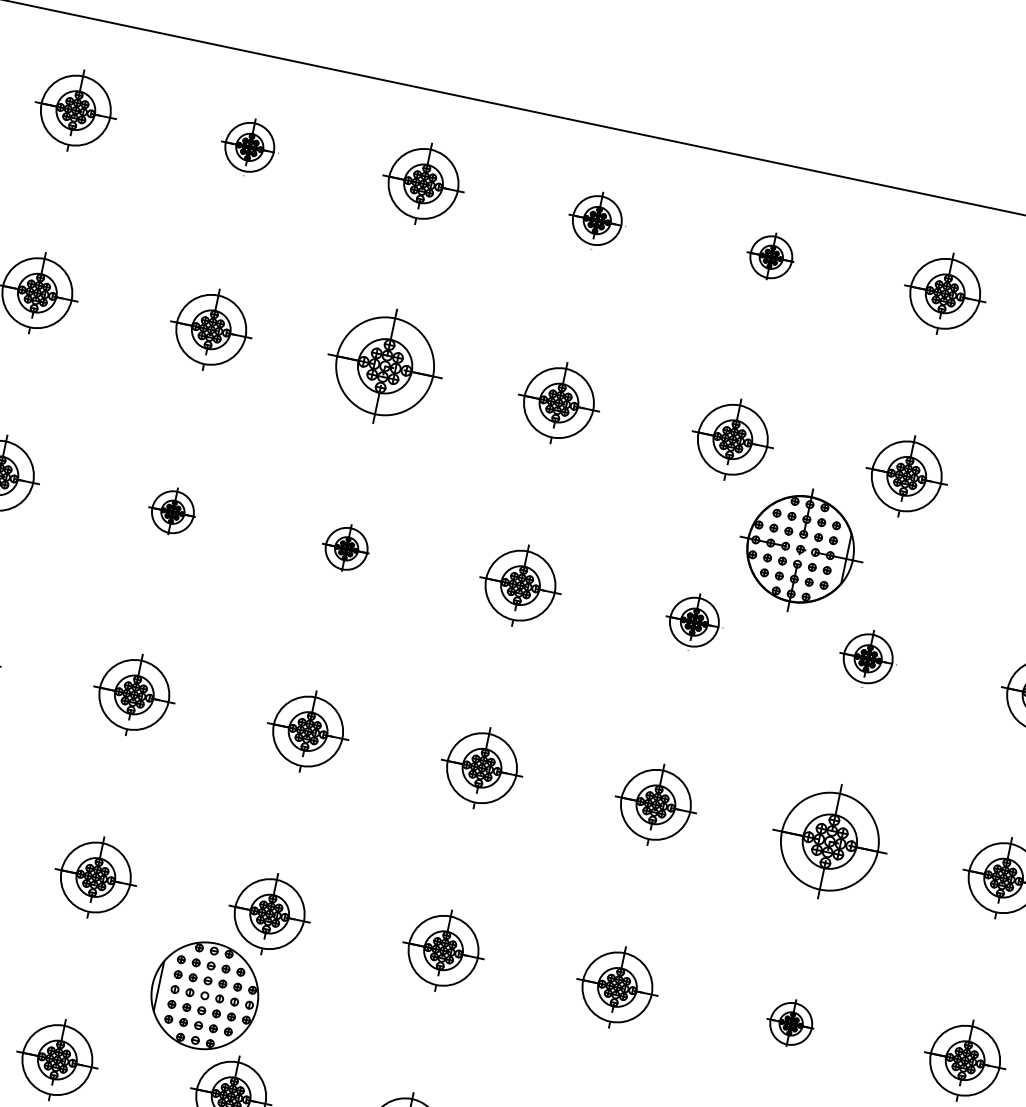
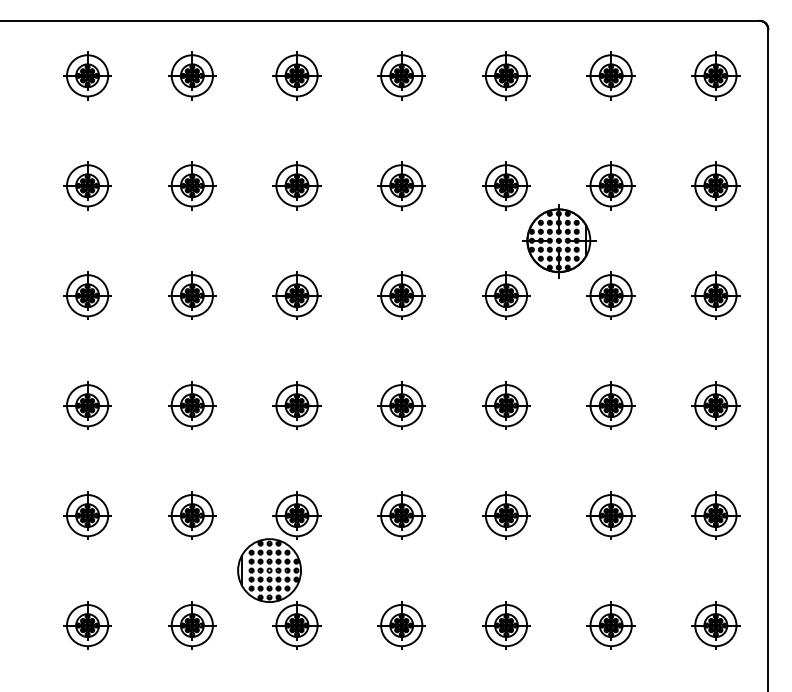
part: (250, 146) -> (192, 75), size x1.43
part: (597, 219) -> (401, 75), size x1.43
part: (771, 256) -> (506, 75), size x1.67
part: (384, 365) -> (296, 185), size x0.71
part: (173, 512) -> (192, 295), size x1.67
part: (345, 548) -> (296, 295), size x1.67
part: (694, 621) -> (506, 295), size x1.43
part: (867, 658) -> (610, 295), size x1.43
part: (828, 840) -> (610, 405), size x0.71
part: (790, 1023) -> (610, 515), size x1.67

